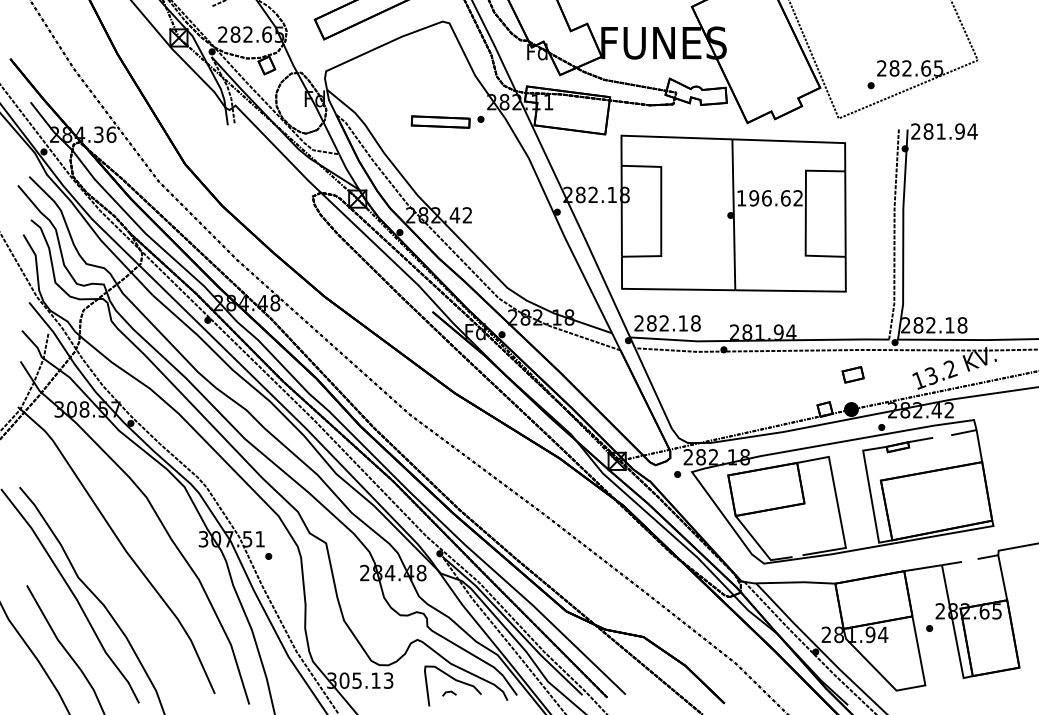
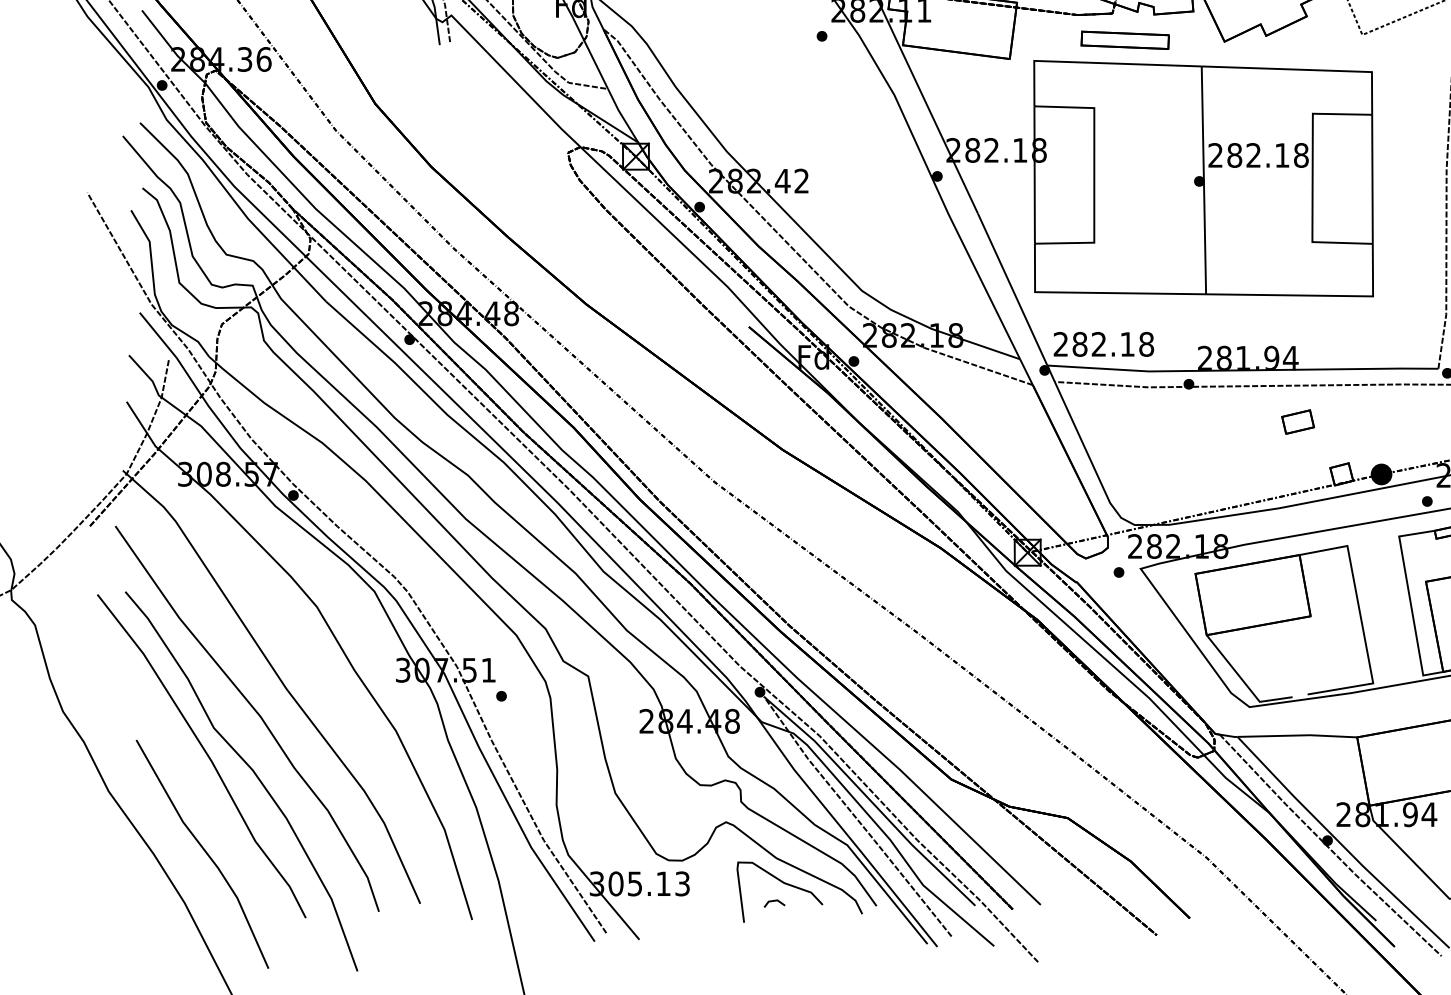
part: (440, 121) -> (1124, 39), moved
text: (769, 198) -> (1257, 155), 196.62 -> 282.18
part: (852, 374) -> (1297, 421), moved
curve: (105, 567) -> (255, 712), added

